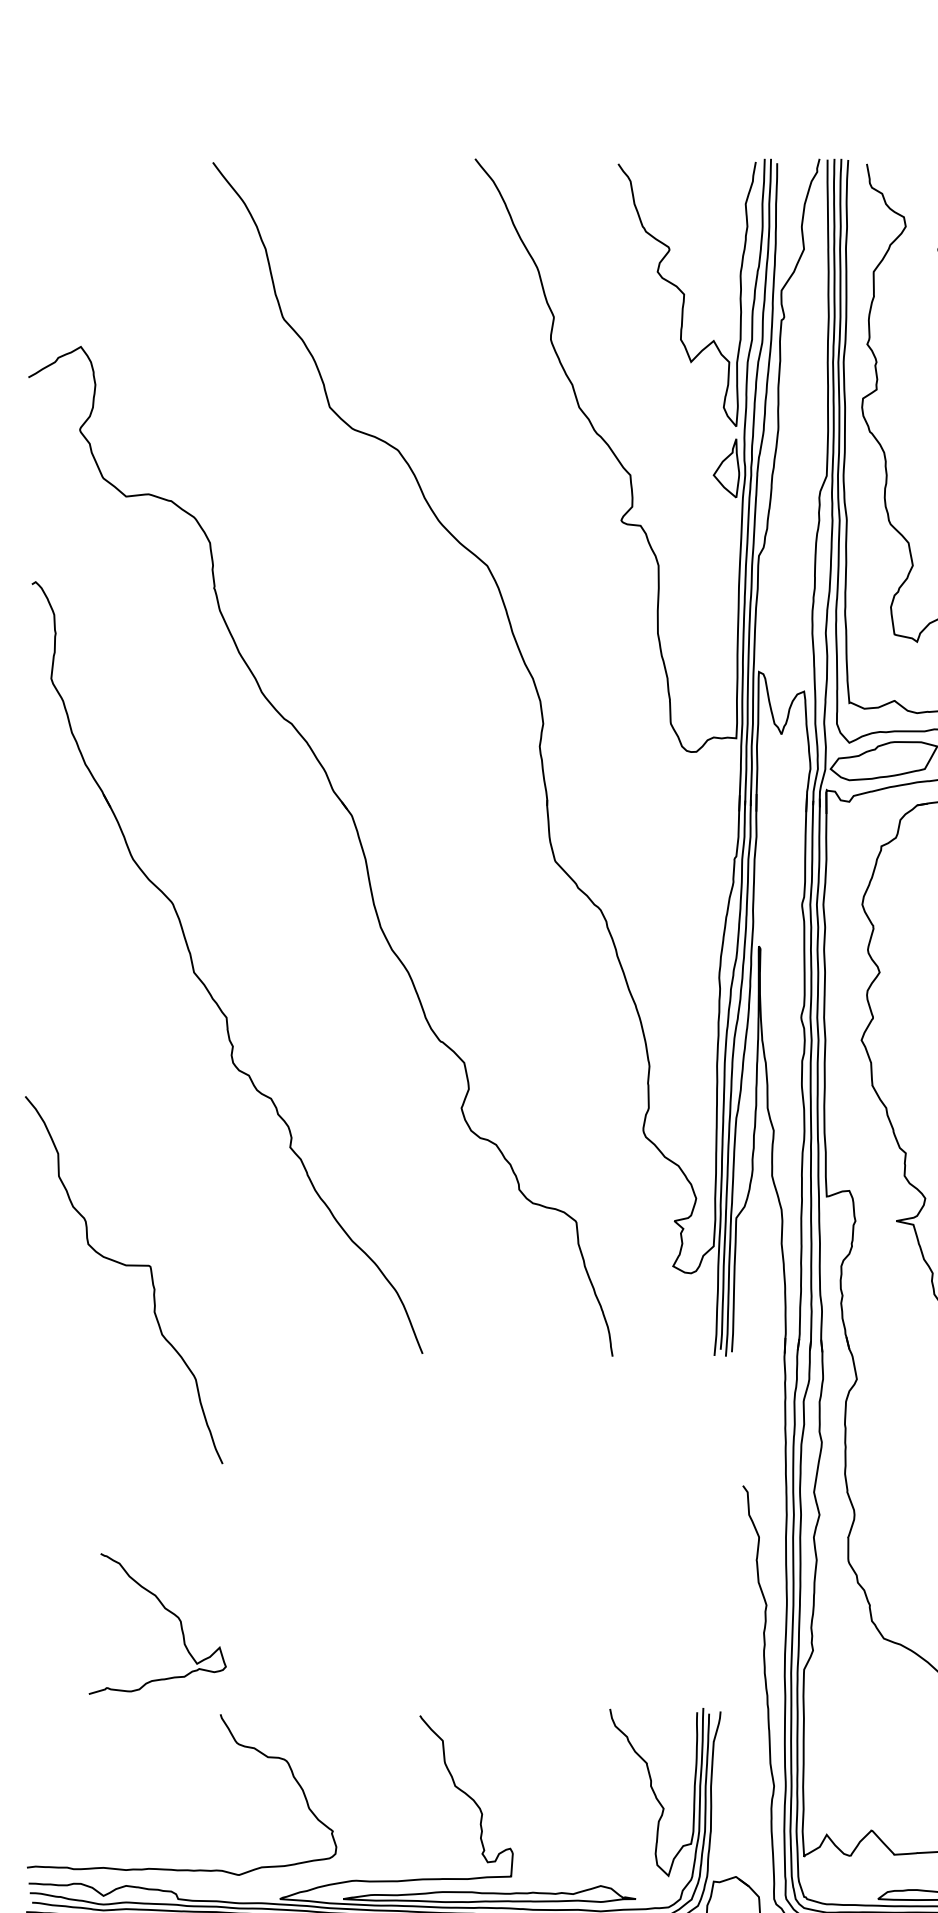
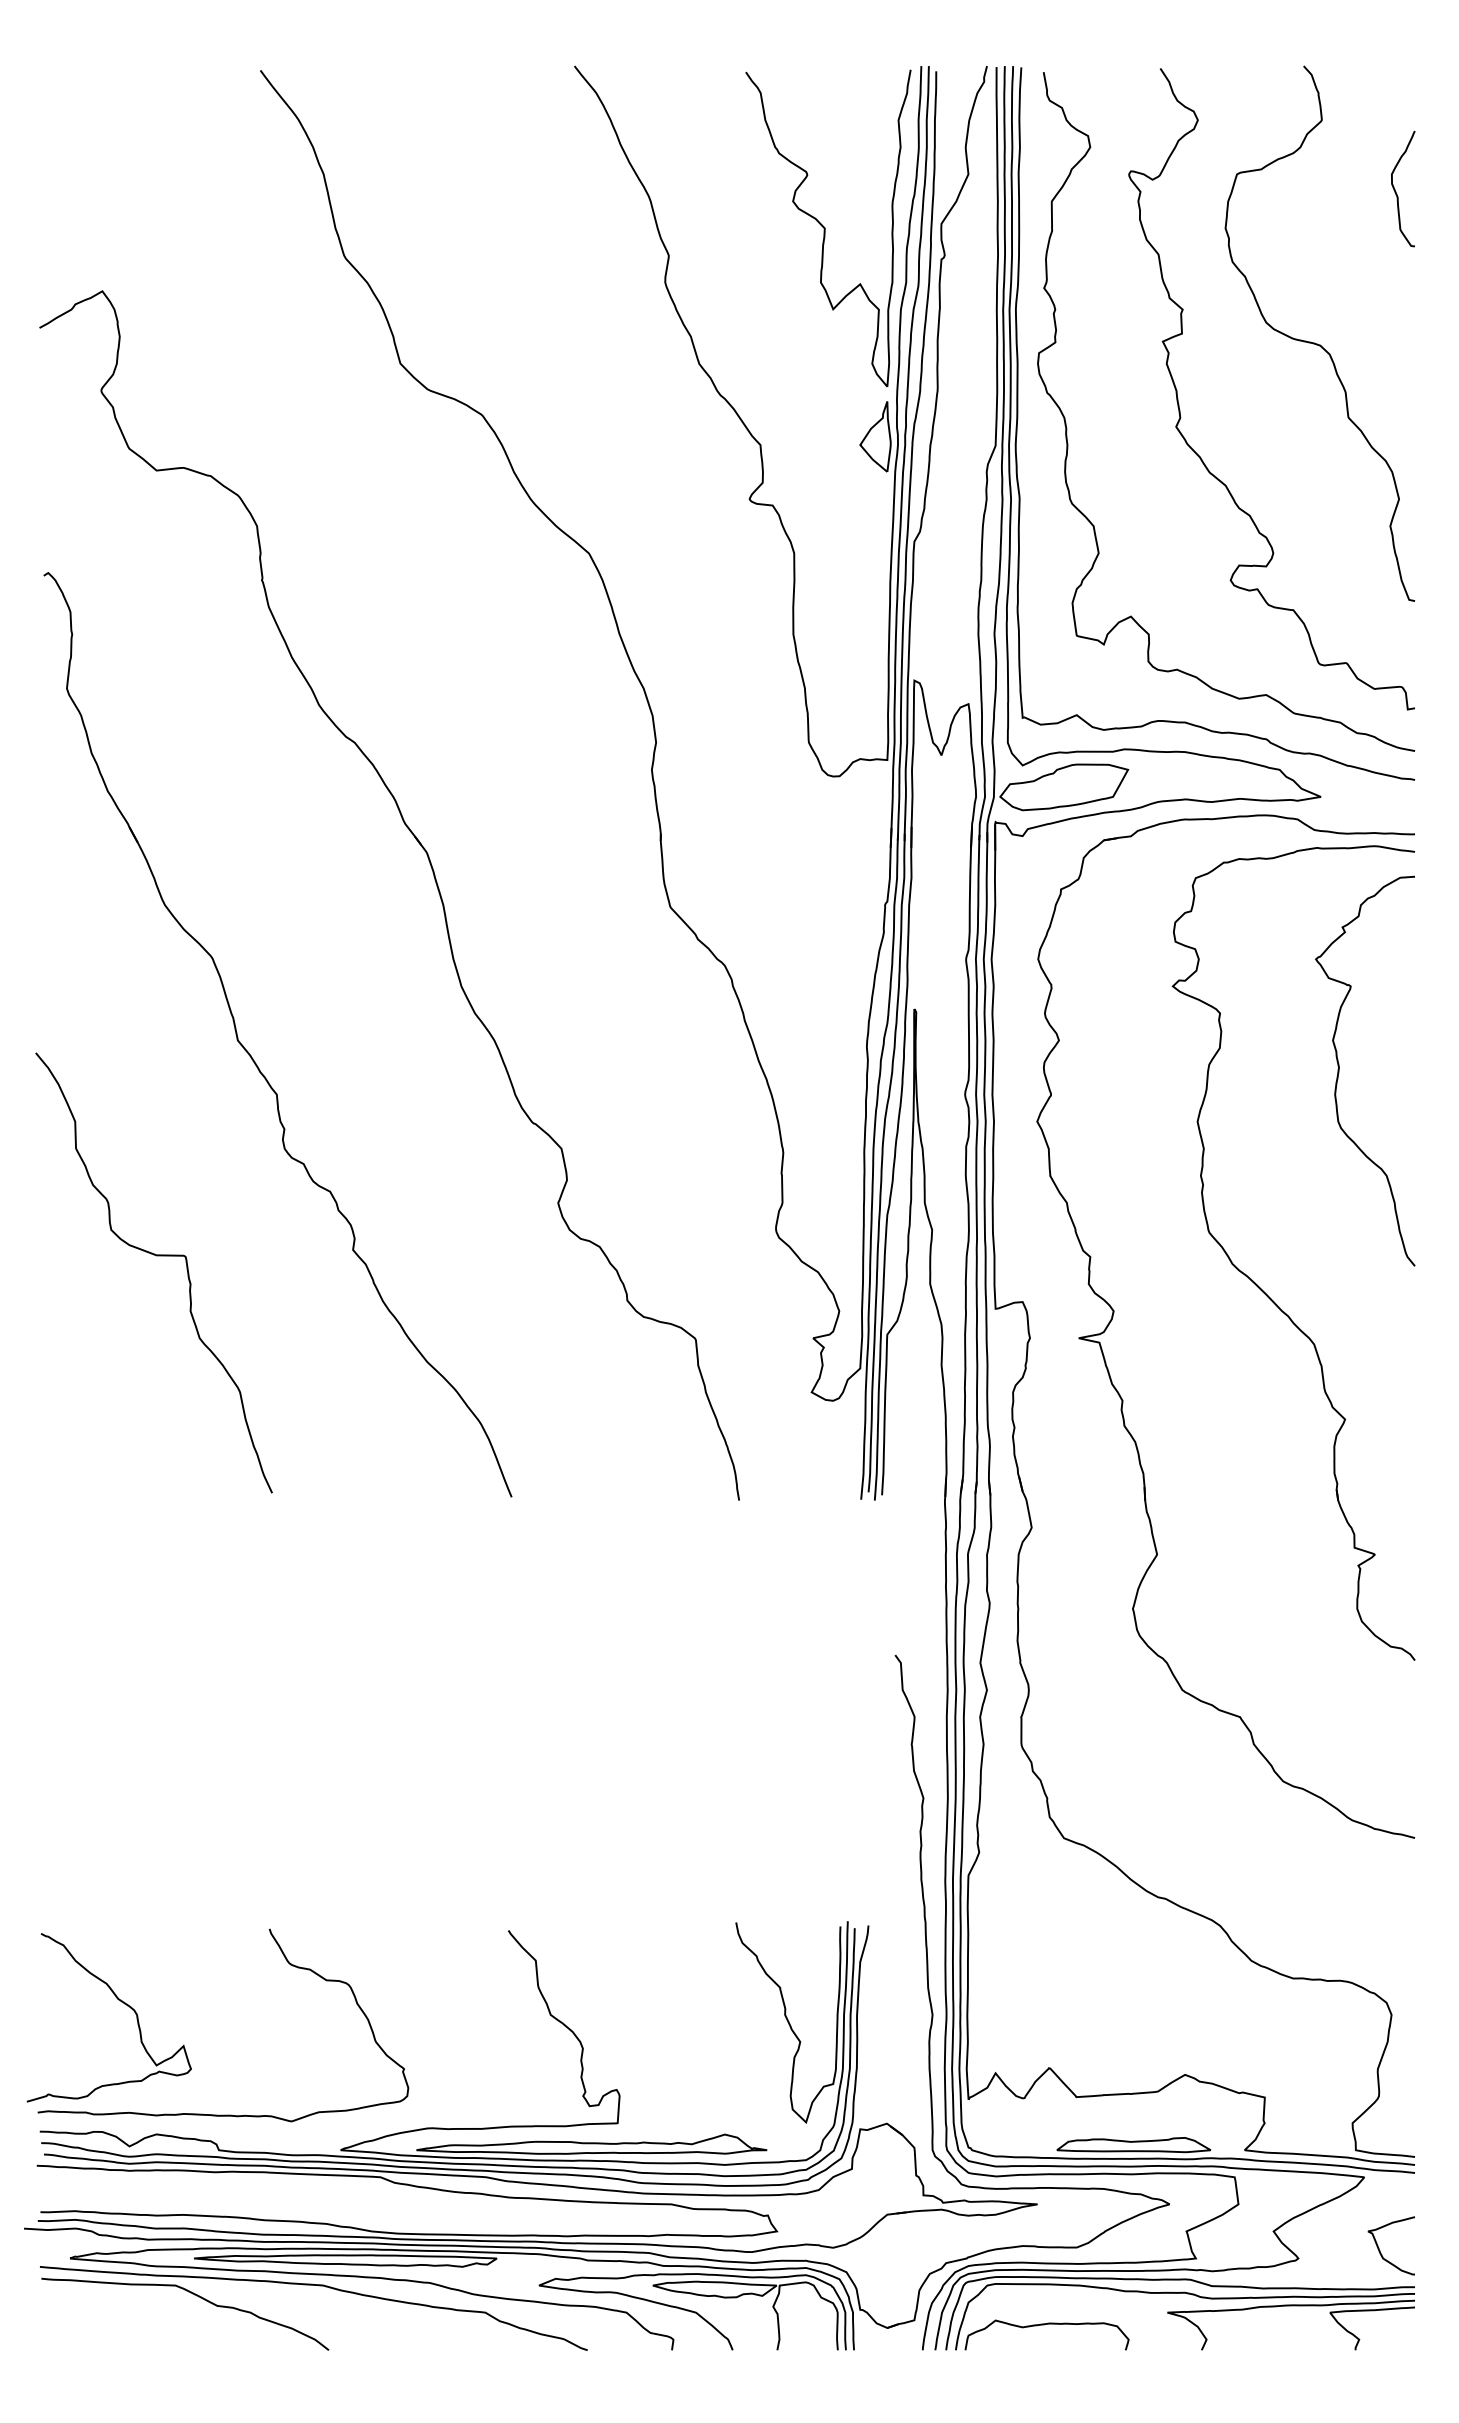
curve: (126, 1266) -> (156, 1256), moved
curve: (165, 1609) -> (118, 2000), moved

